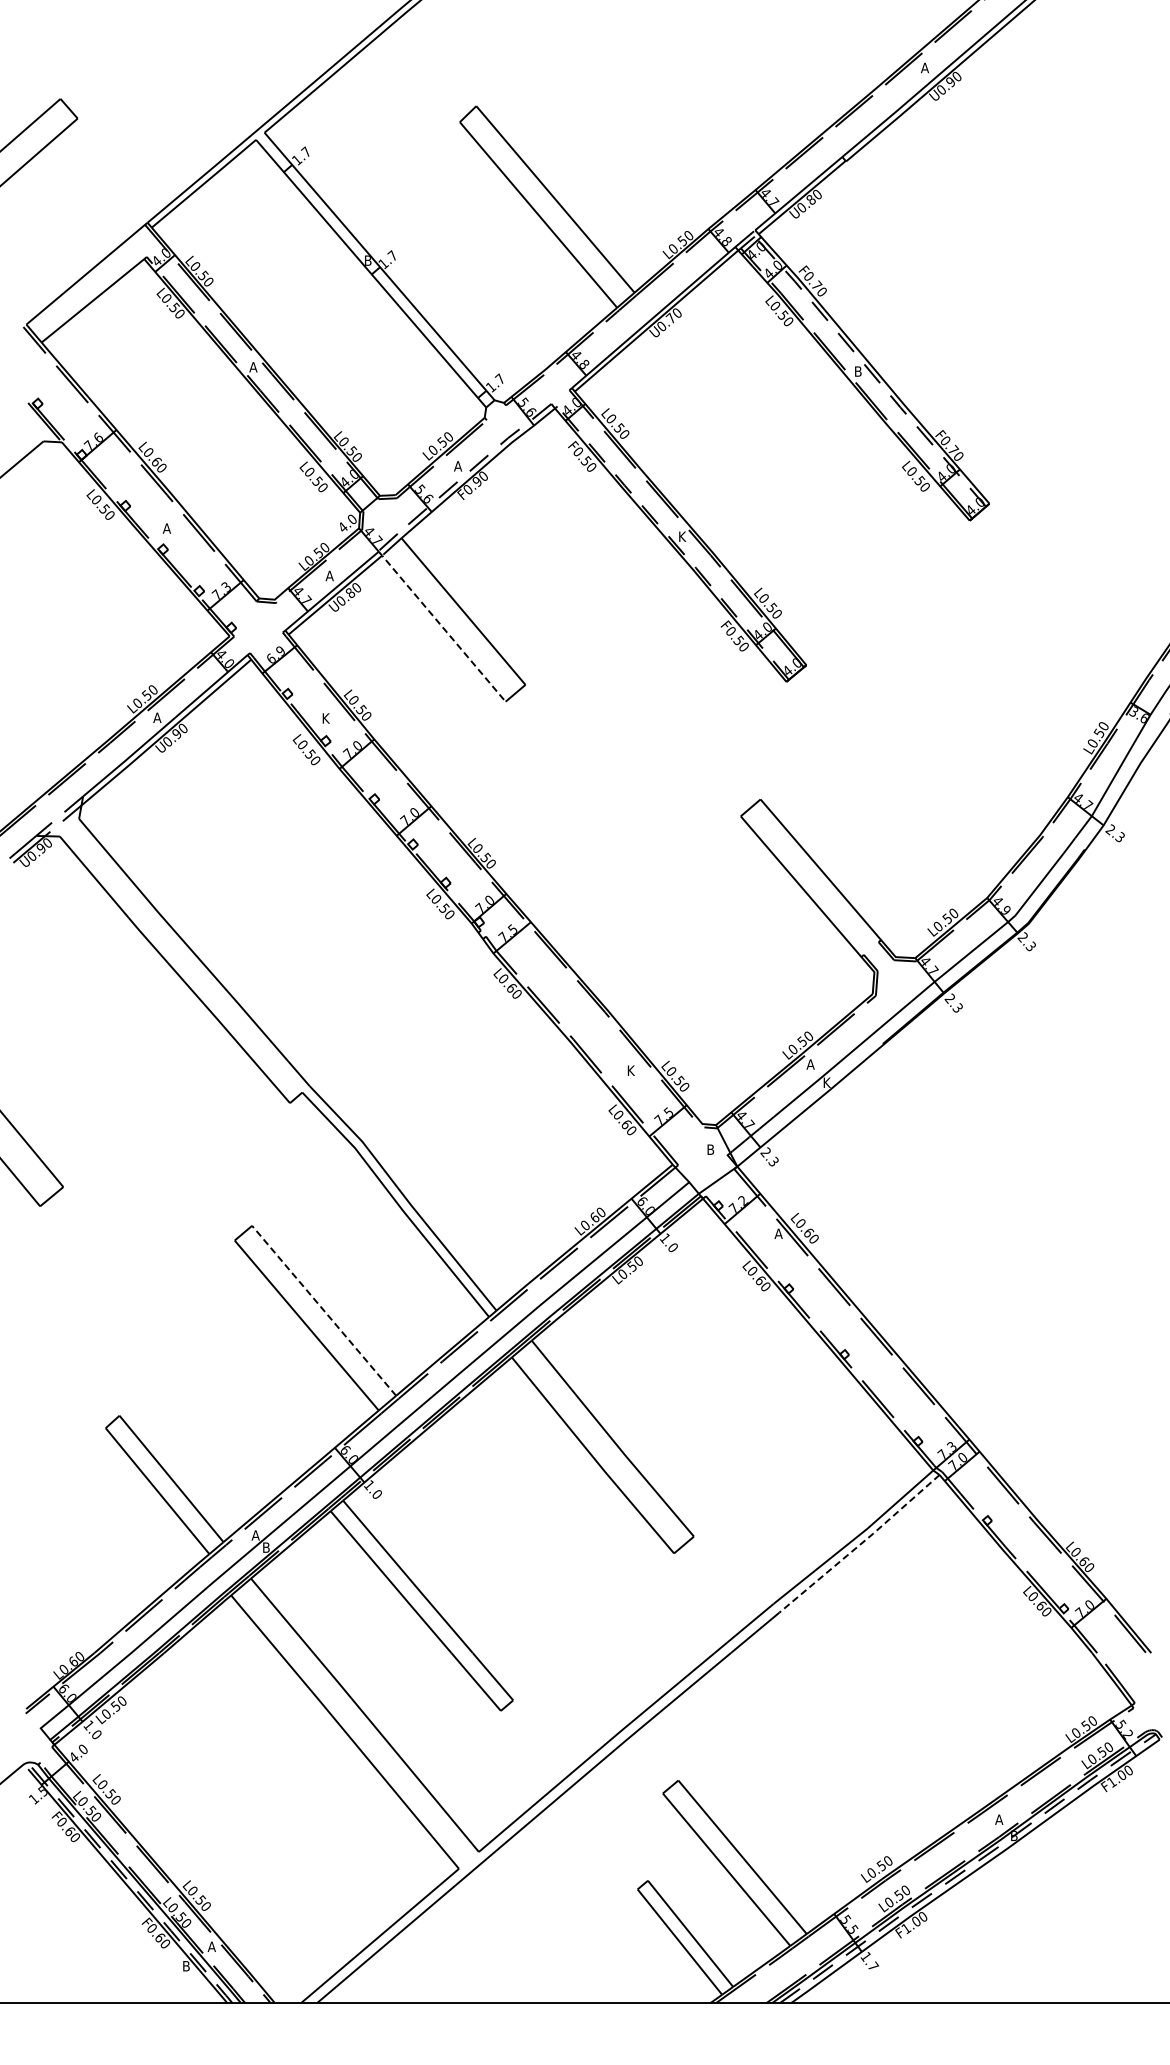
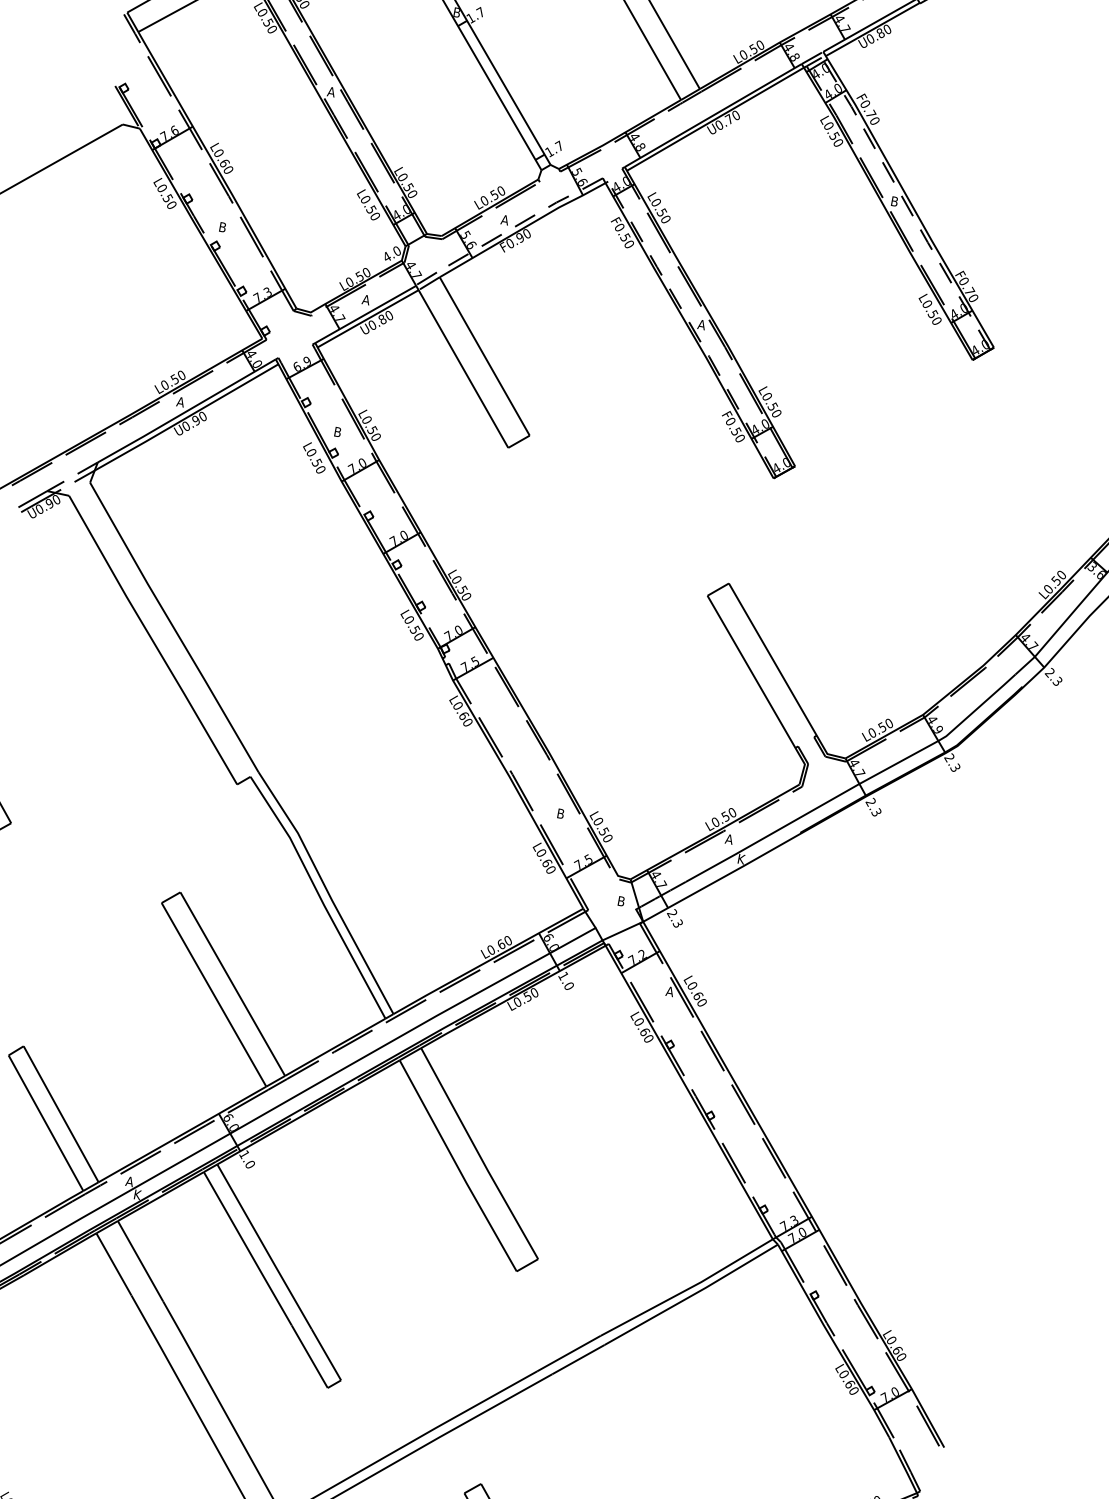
text: (166, 528) -> (222, 227), A -> B
text: (682, 536) -> (702, 324), K -> A
line: (441, 626) -> (461, 366), dashed -> solid
text: (326, 718) -> (338, 432), K -> B
text: (631, 1070) -> (561, 813), K -> B
line: (323, 1310) -> (232, 983), dashed -> solid
line: (860, 1544) -> (692, 1295), dashed -> solid
text: (266, 1547) -> (137, 1194), B -> K

